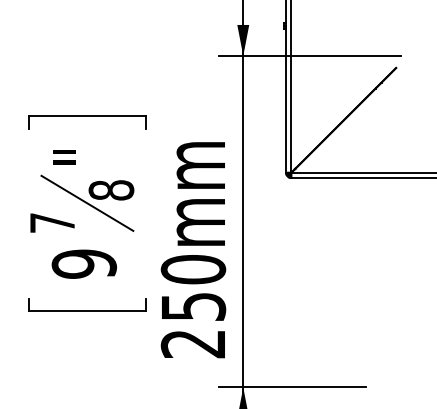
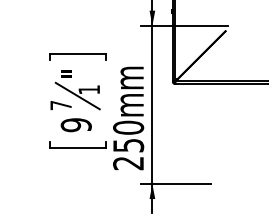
text: (111, 189) -> (89, 89), 8 -> 1

